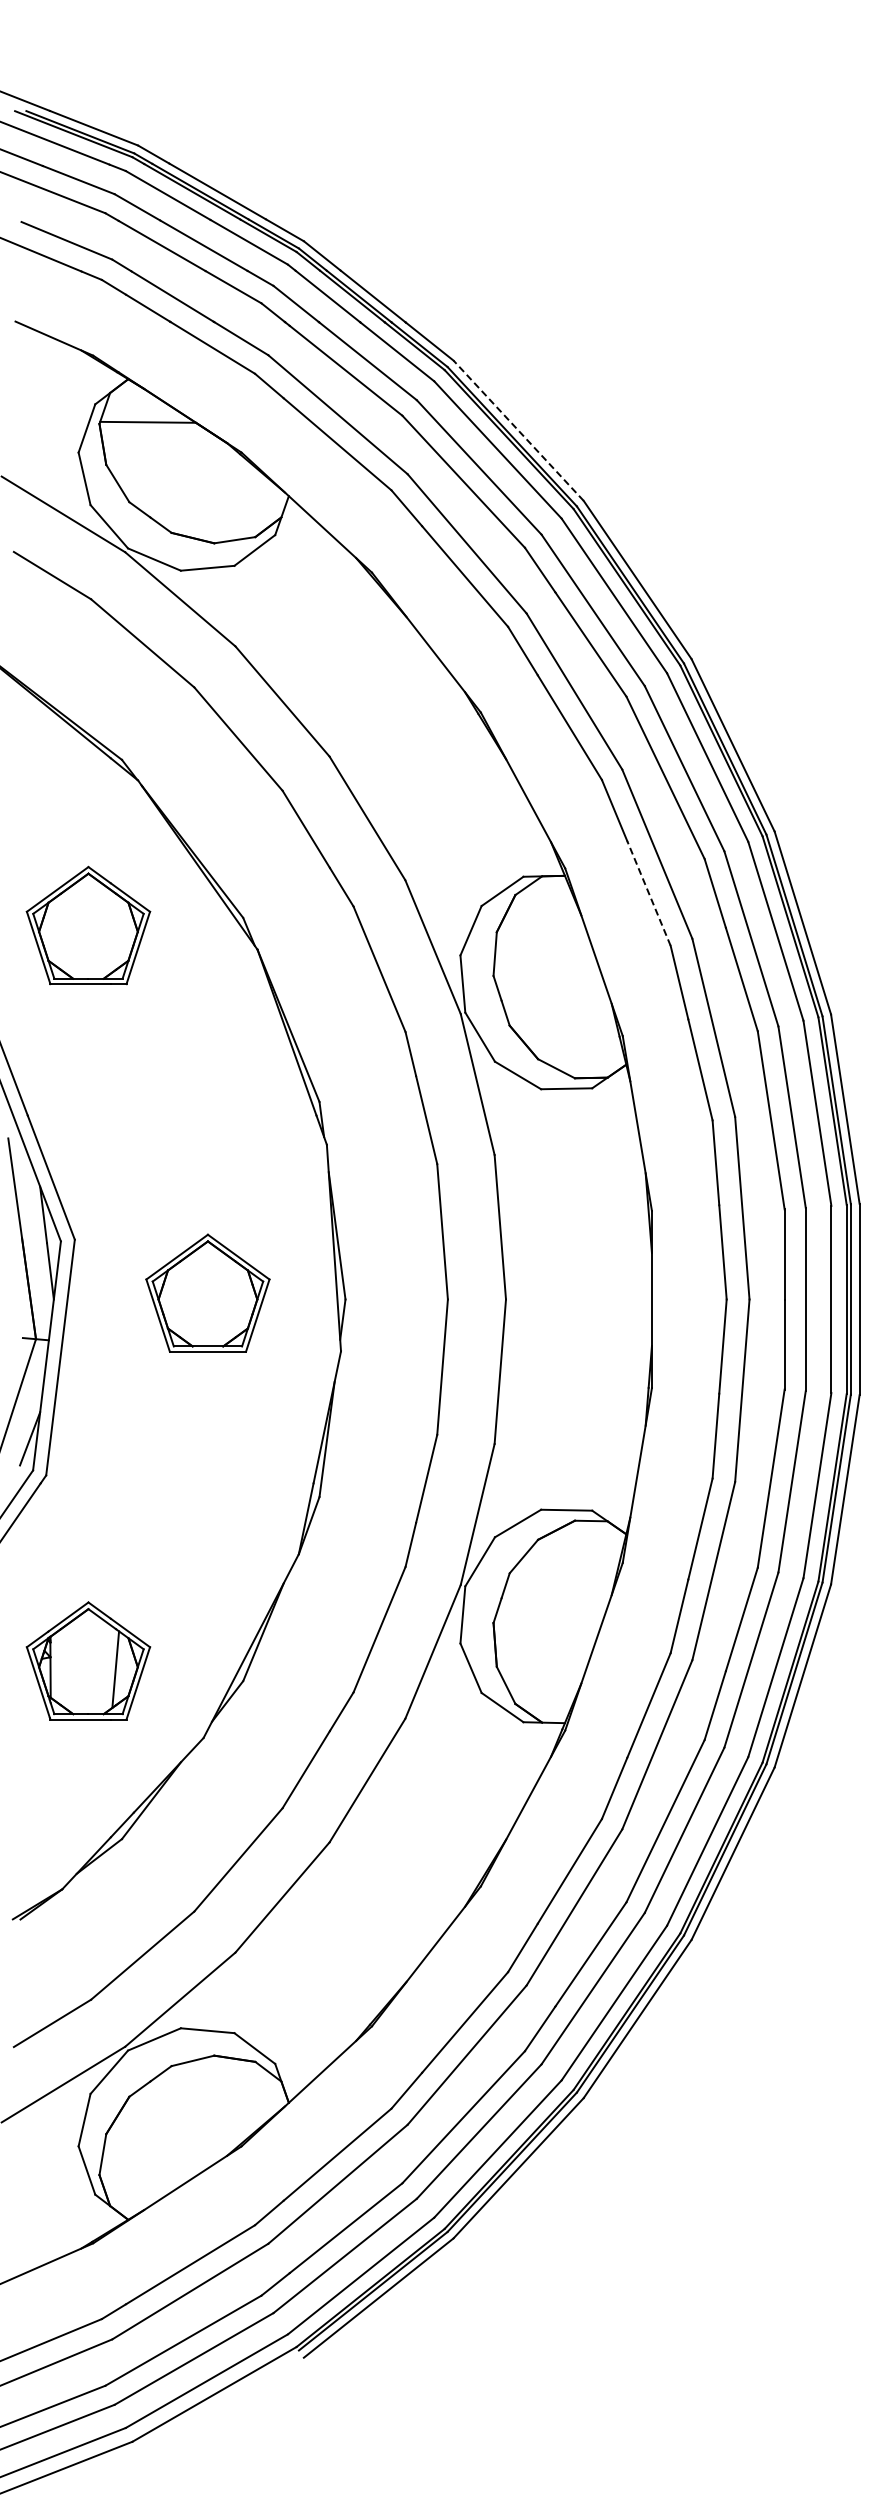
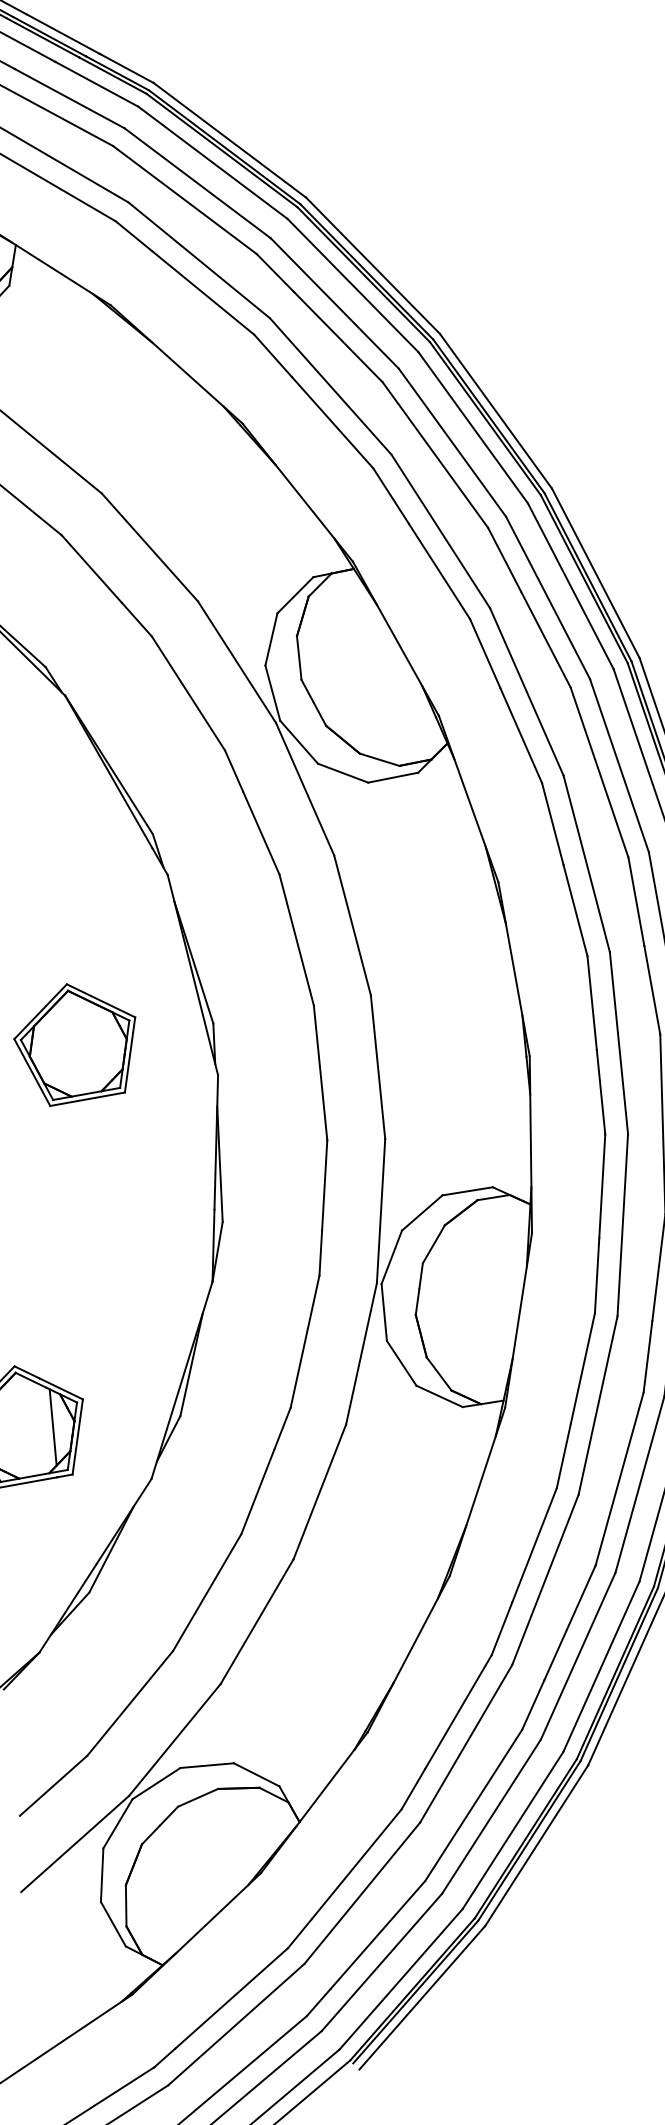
line: (518, 430) -> (229, 140), dashed -> solid
line: (648, 893) -> (439, 571), dashed -> solid

